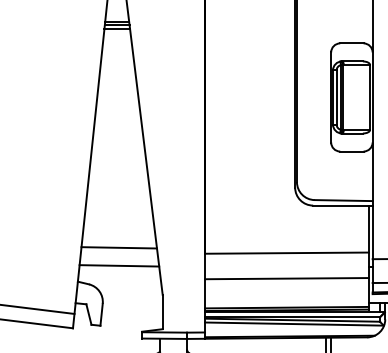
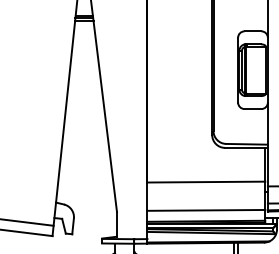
line: (118, 246) -> (85, 177), removed
line: (118, 264) -> (85, 190), removed
line: (287, 277) -> (206, 209), moved

